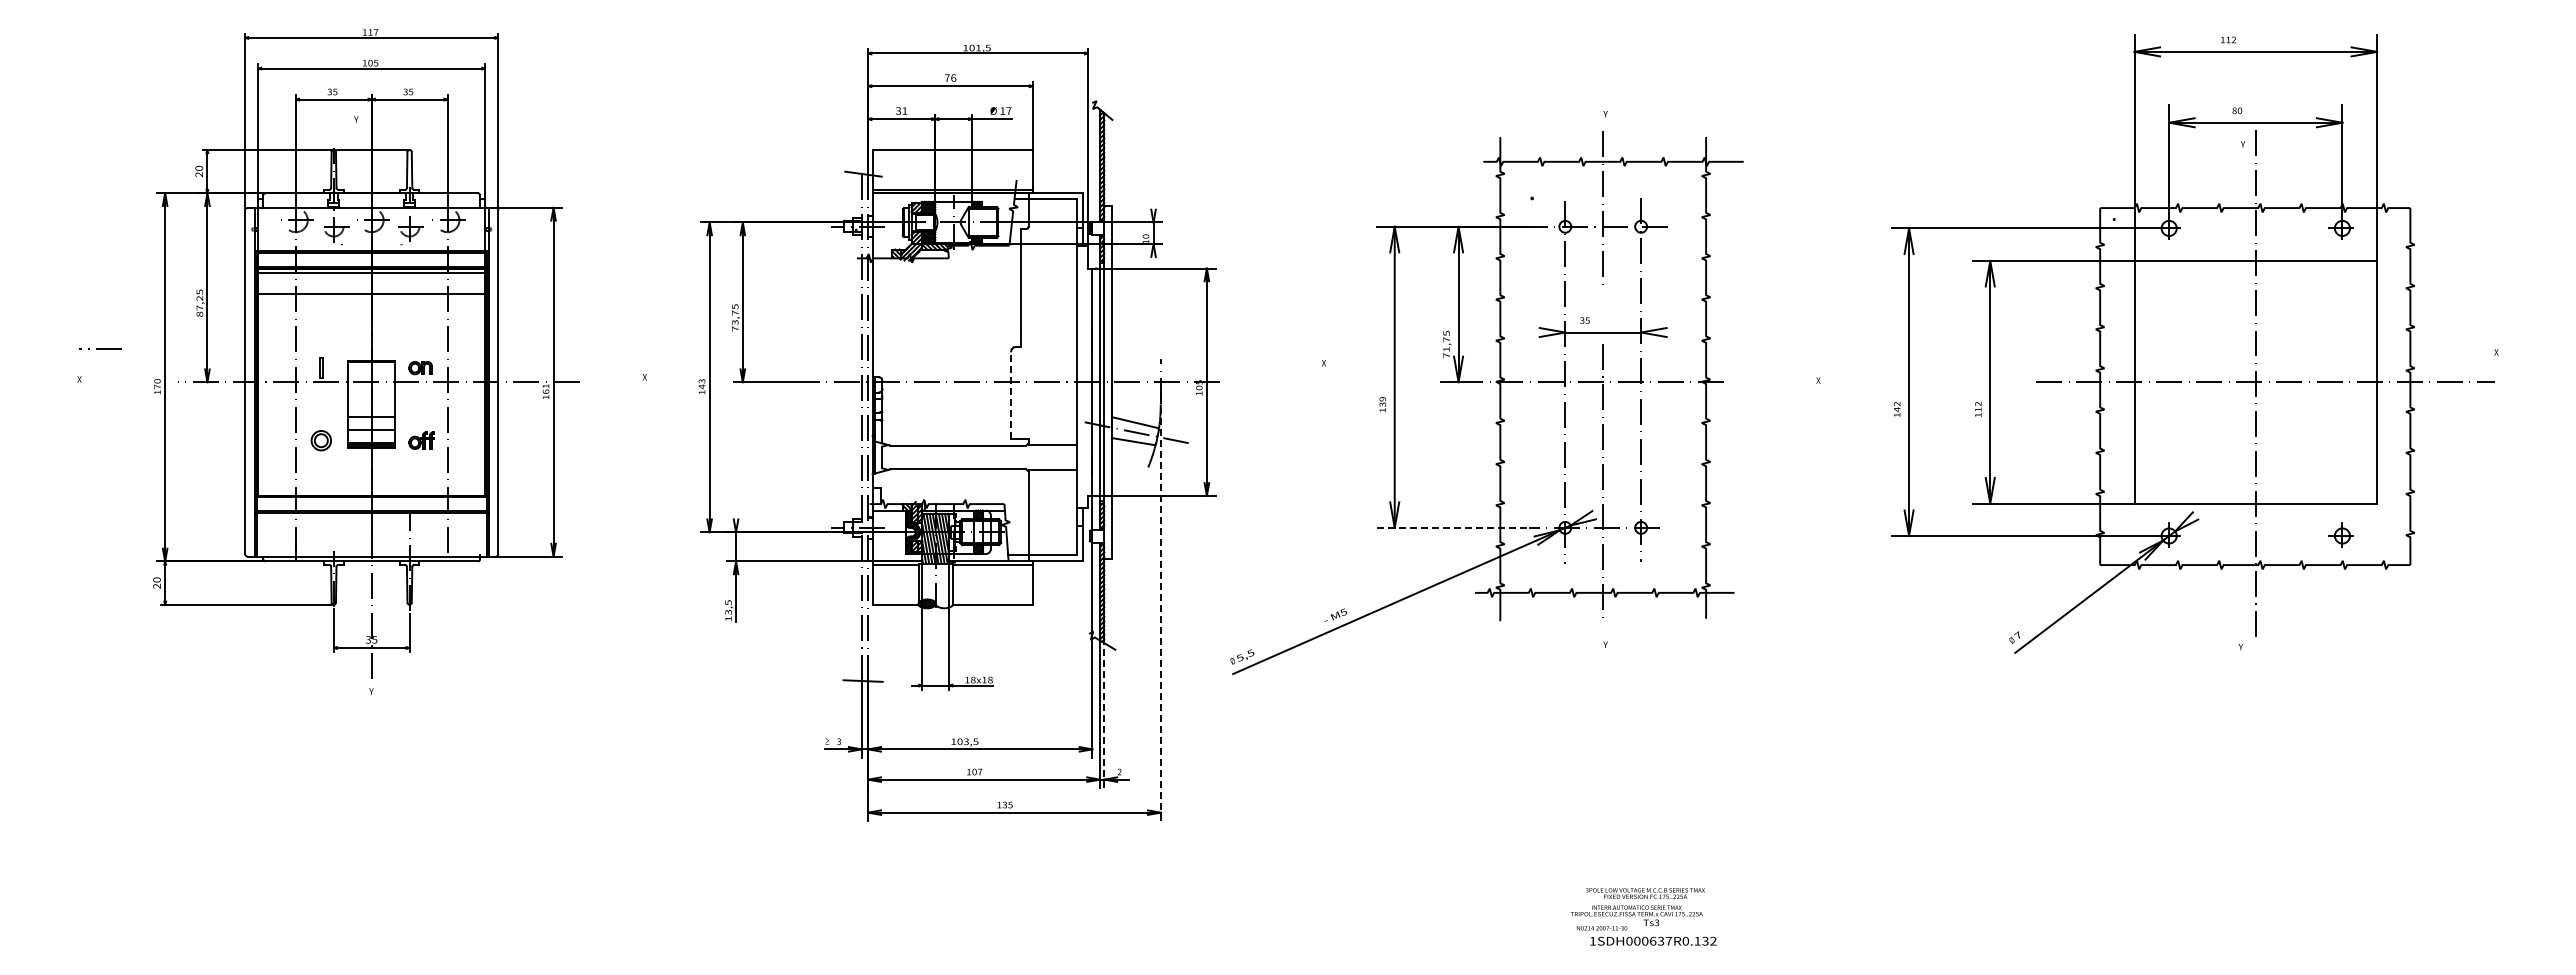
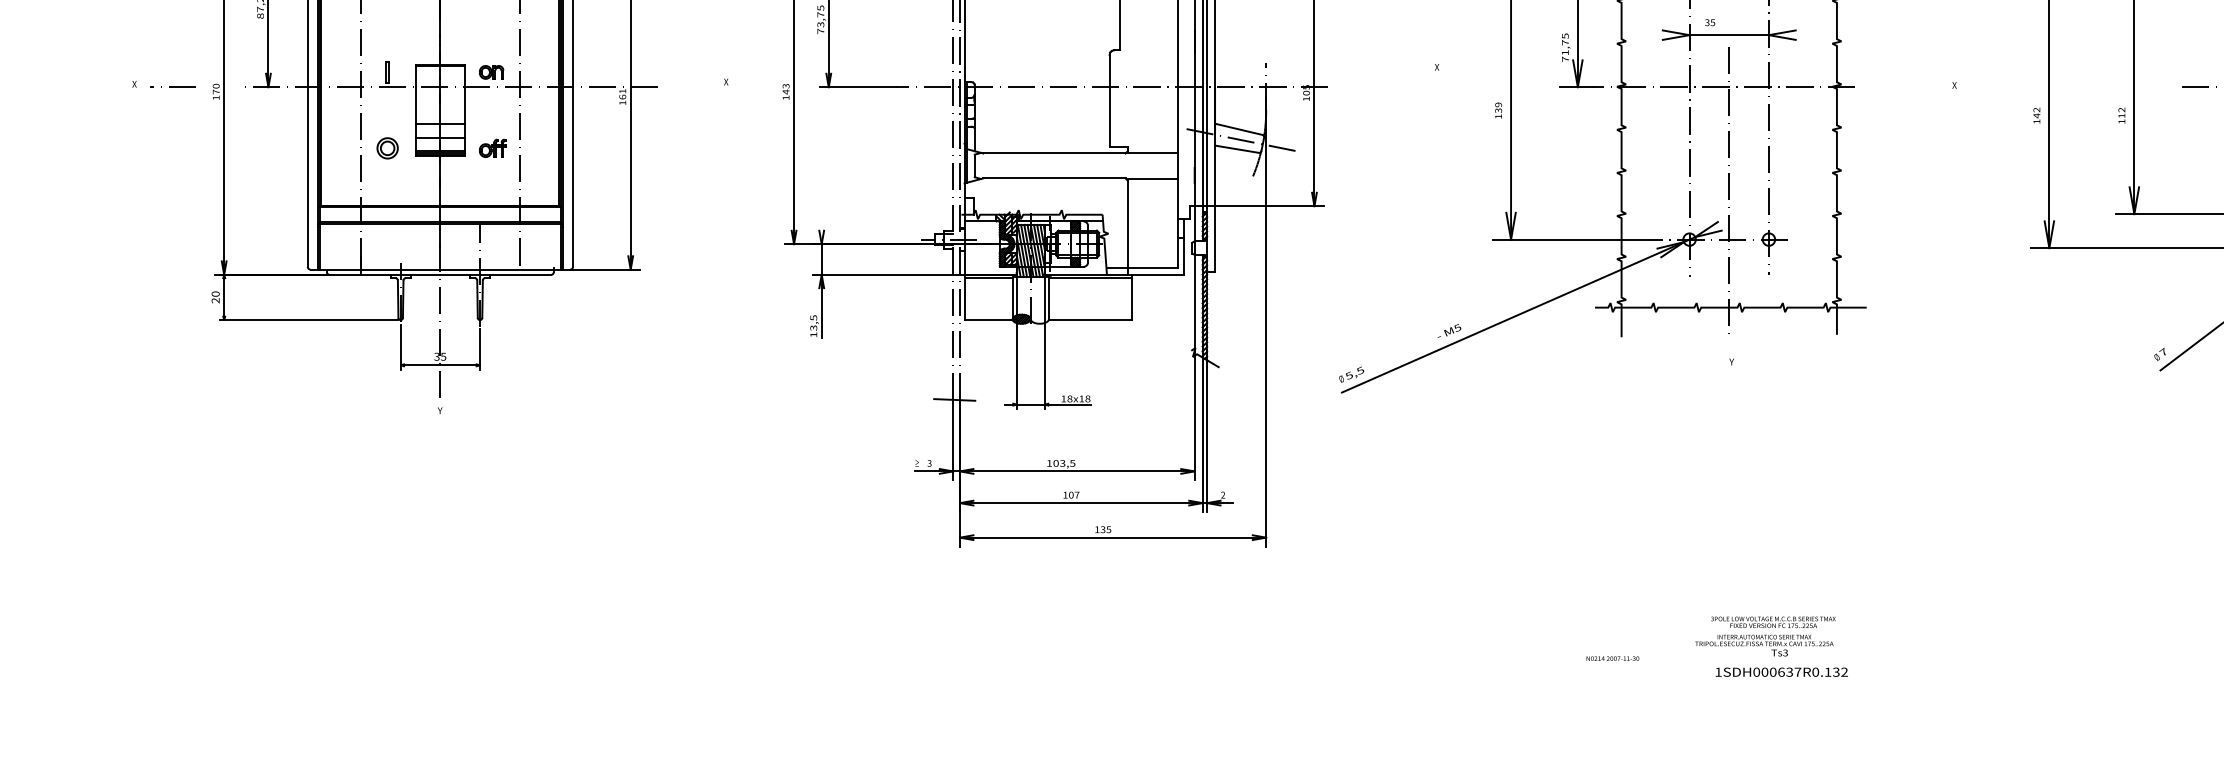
line: (100, 348) -> (173, 86), moved
line: (1011, 395) -> (1109, 101), dashed -> solid
line: (1453, 527) -> (1572, 239), dashed -> solid
line: (1160, 612) -> (1265, 328), dashed -> solid
line: (1104, 715) -> (1207, 435), dashed -> solid
text: (1601, 928) -> (1612, 658), moved

